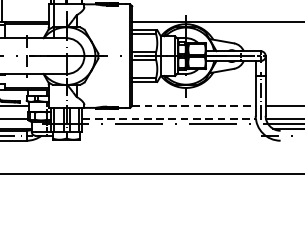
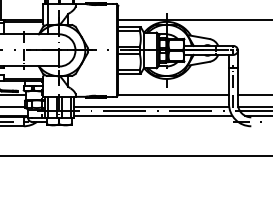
line: (194, 106) -> (174, 95), dashed -> solid
line: (169, 118) -> (151, 106), dashed -> solid
line: (170, 128) -> (152, 115), added

